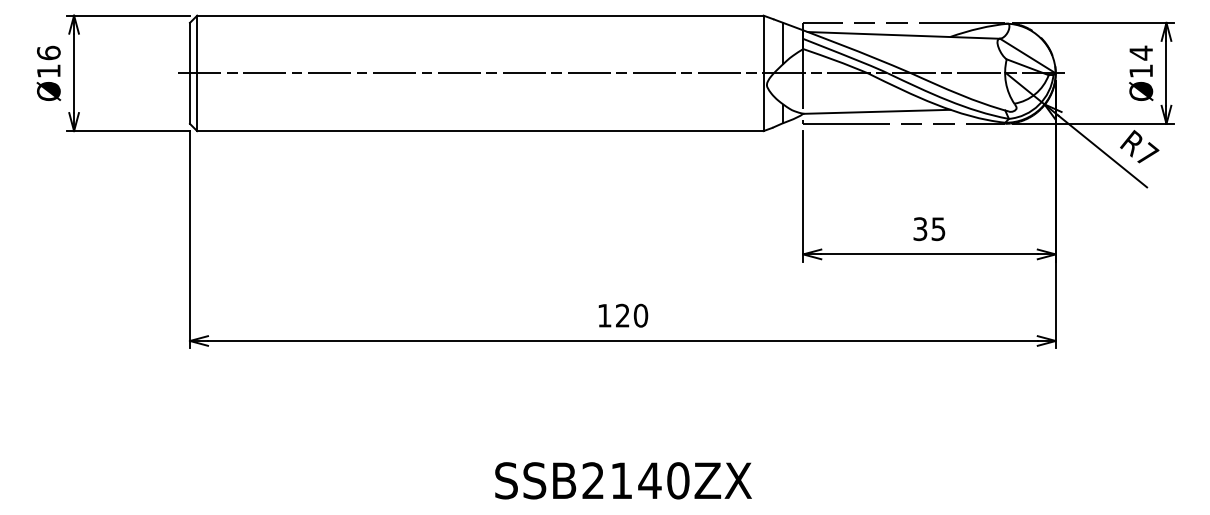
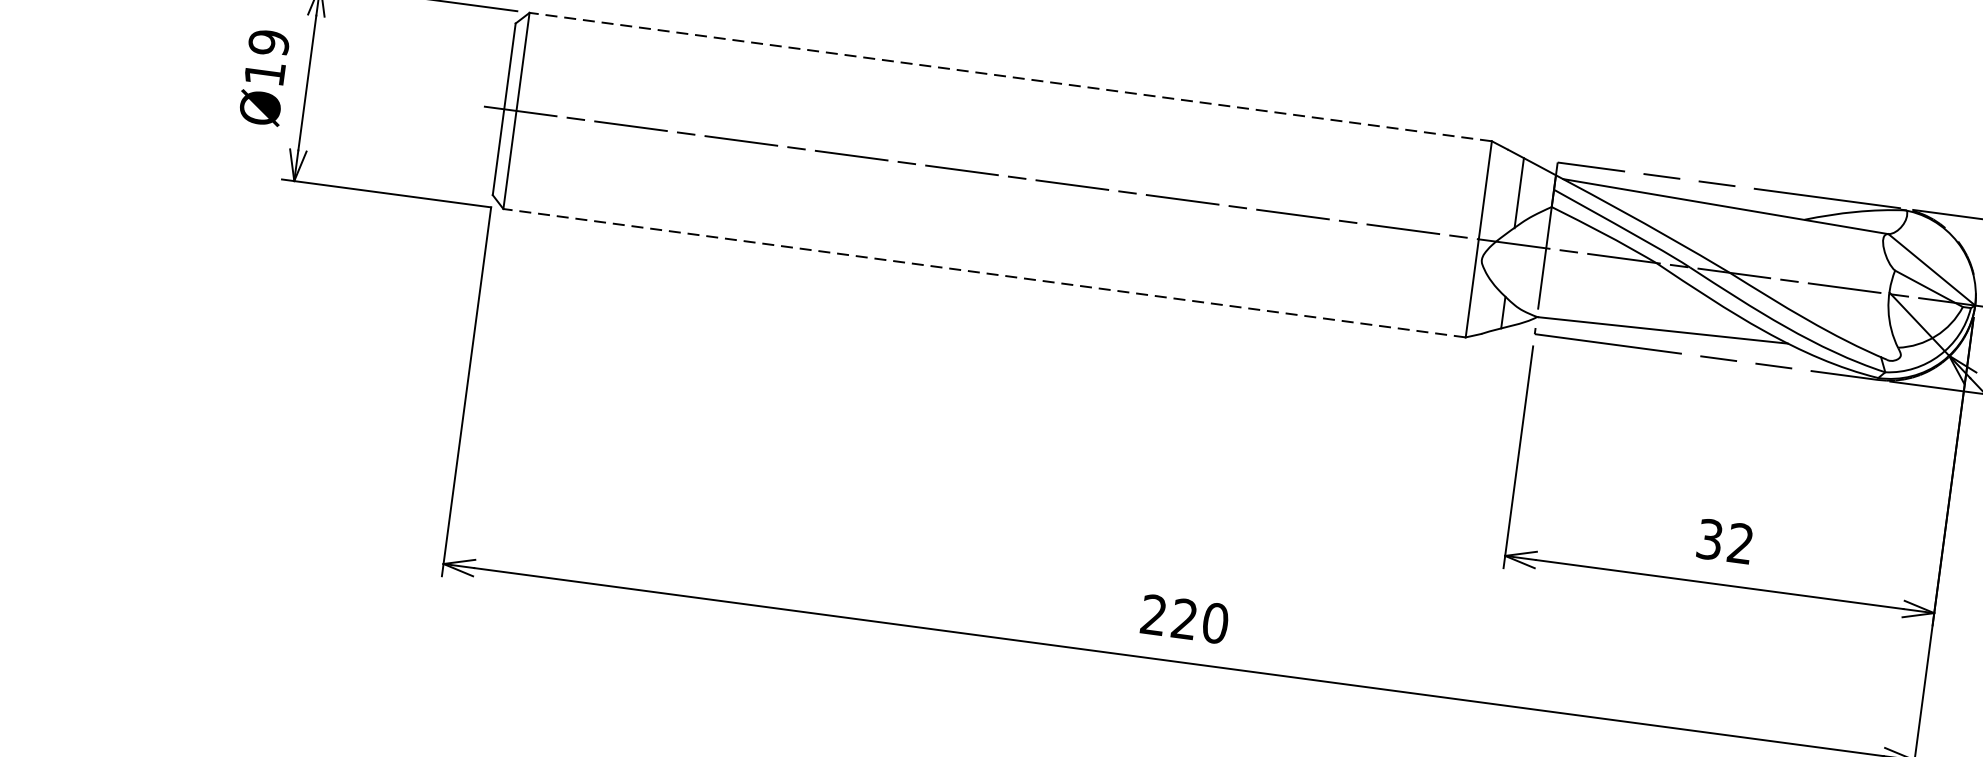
line: (479, 15) -> (1009, 76), solid -> dashed
text: (48, 52) -> (268, 41), Ø16 -> Ø19
line: (479, 131) -> (982, 273), solid -> dashed
text: (938, 229) -> (1740, 544), 35 -> 32
text: (604, 315) -> (1153, 614), 120 -> 220

